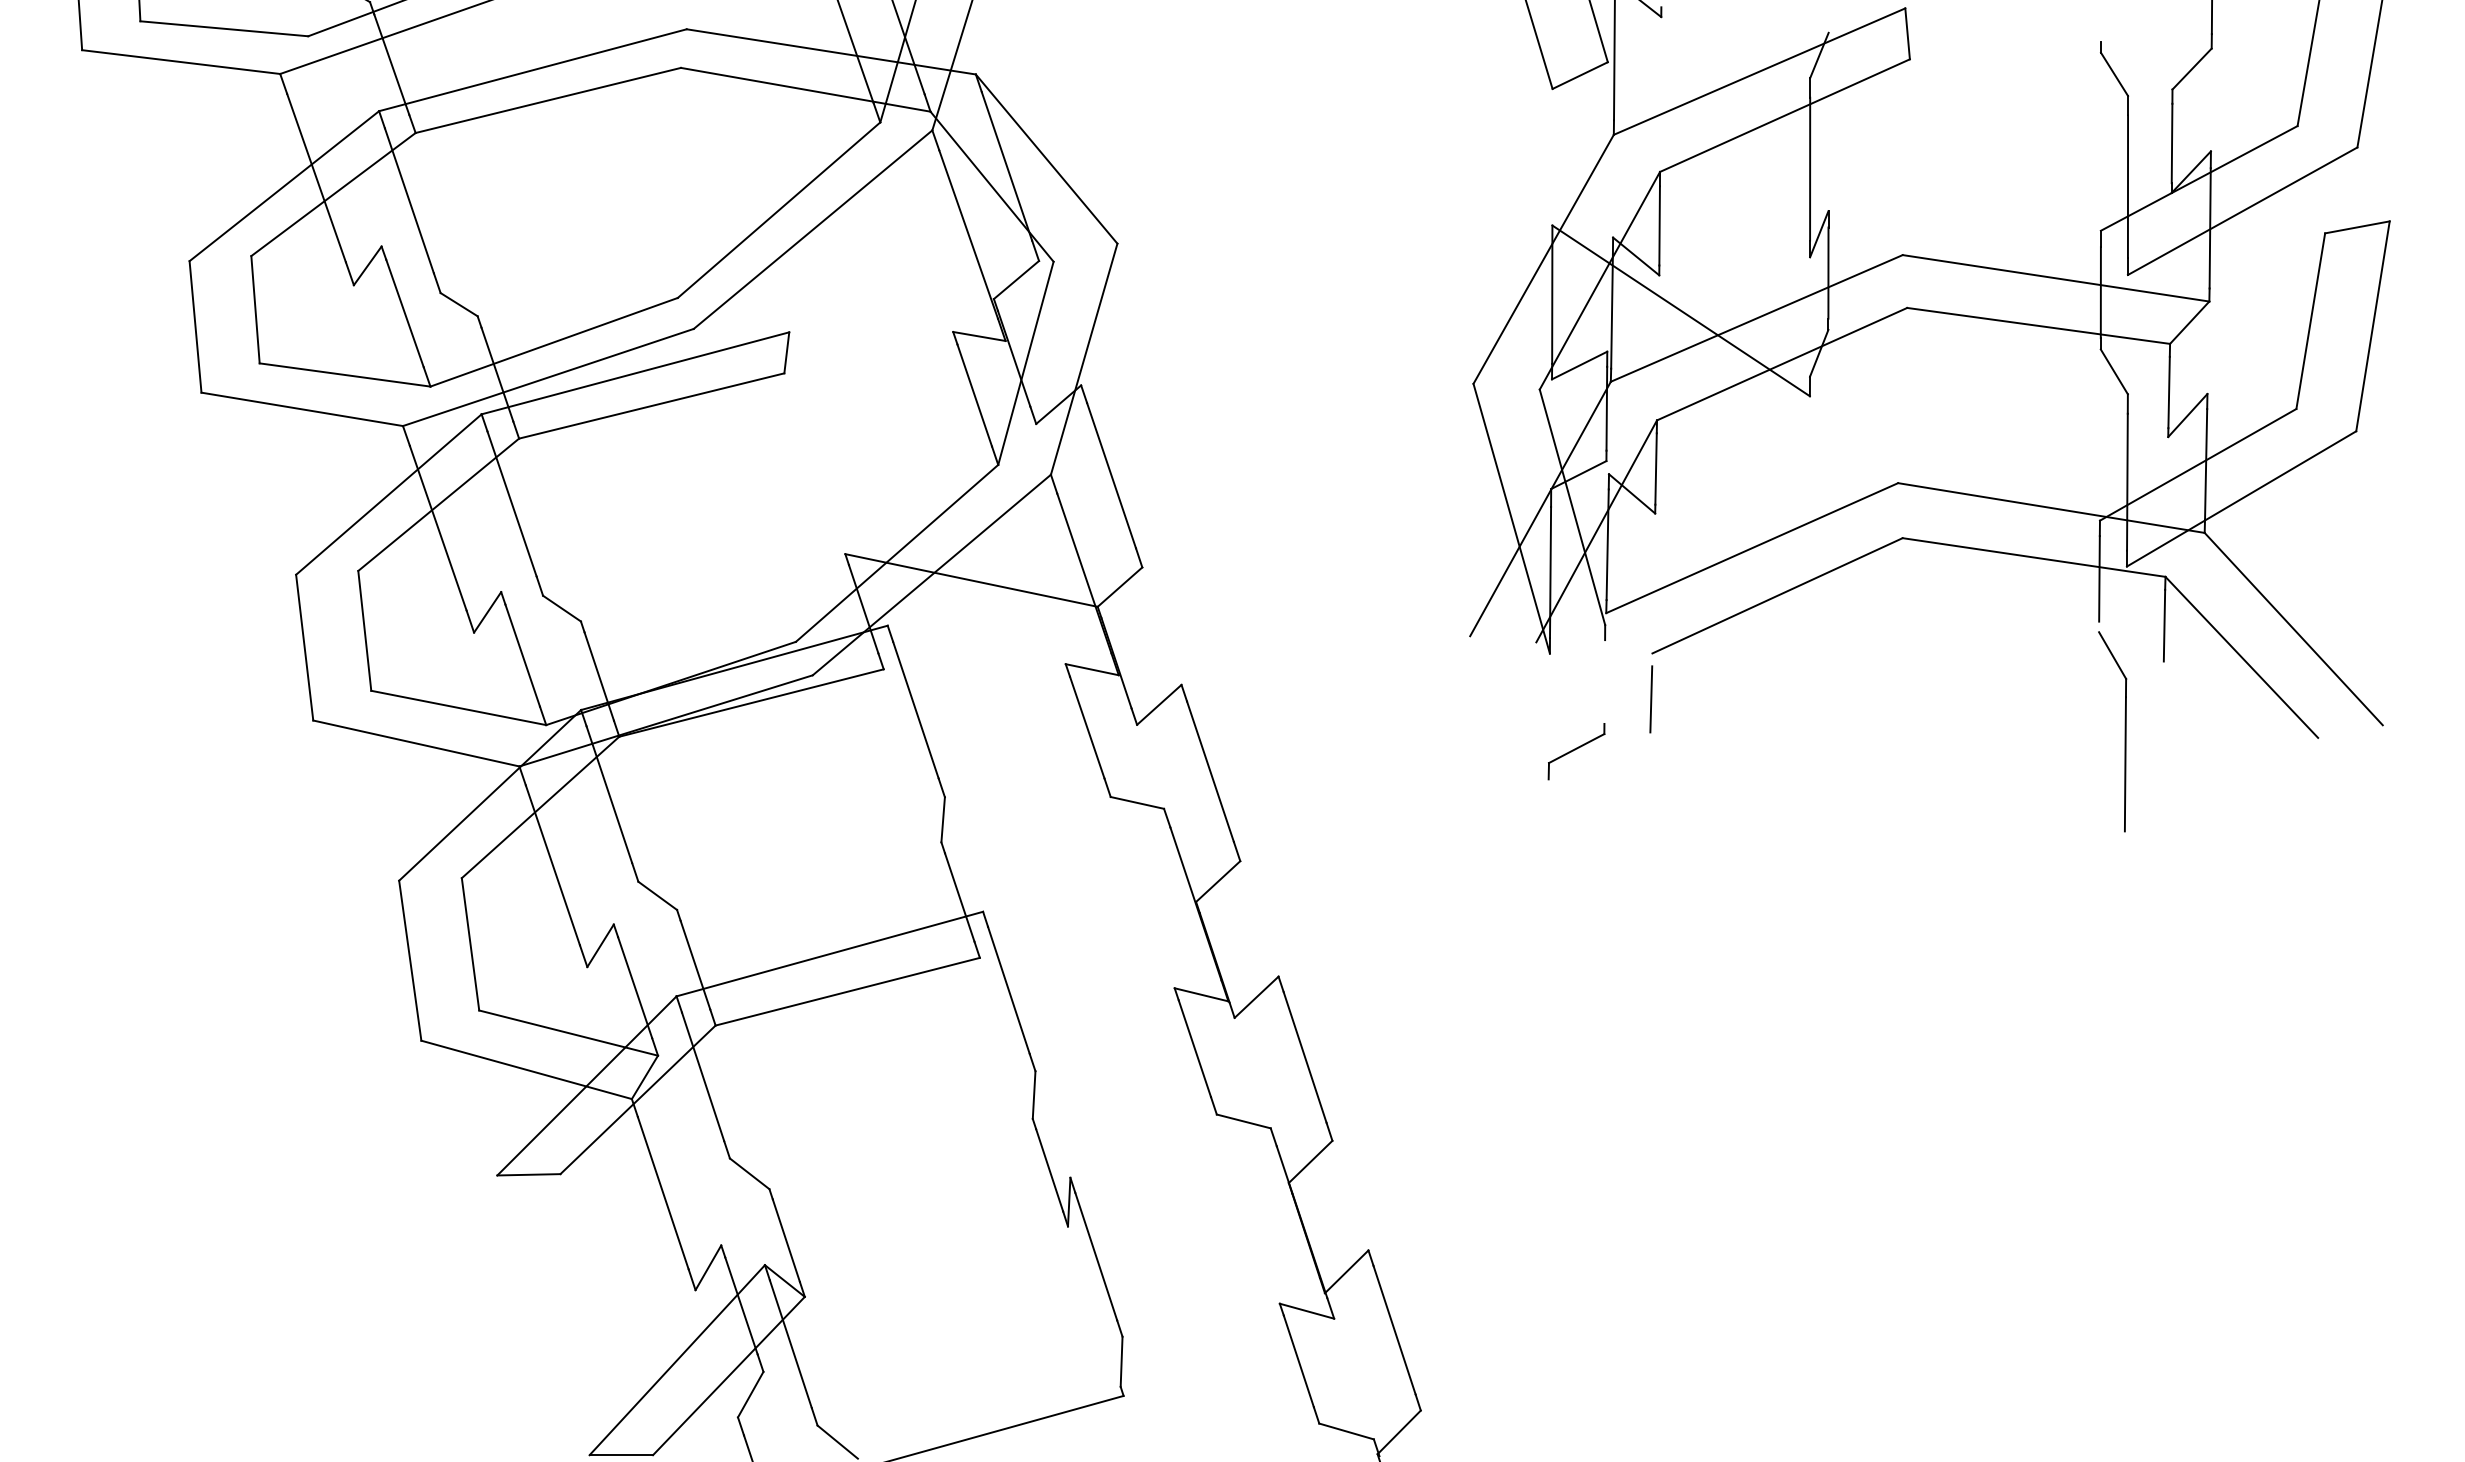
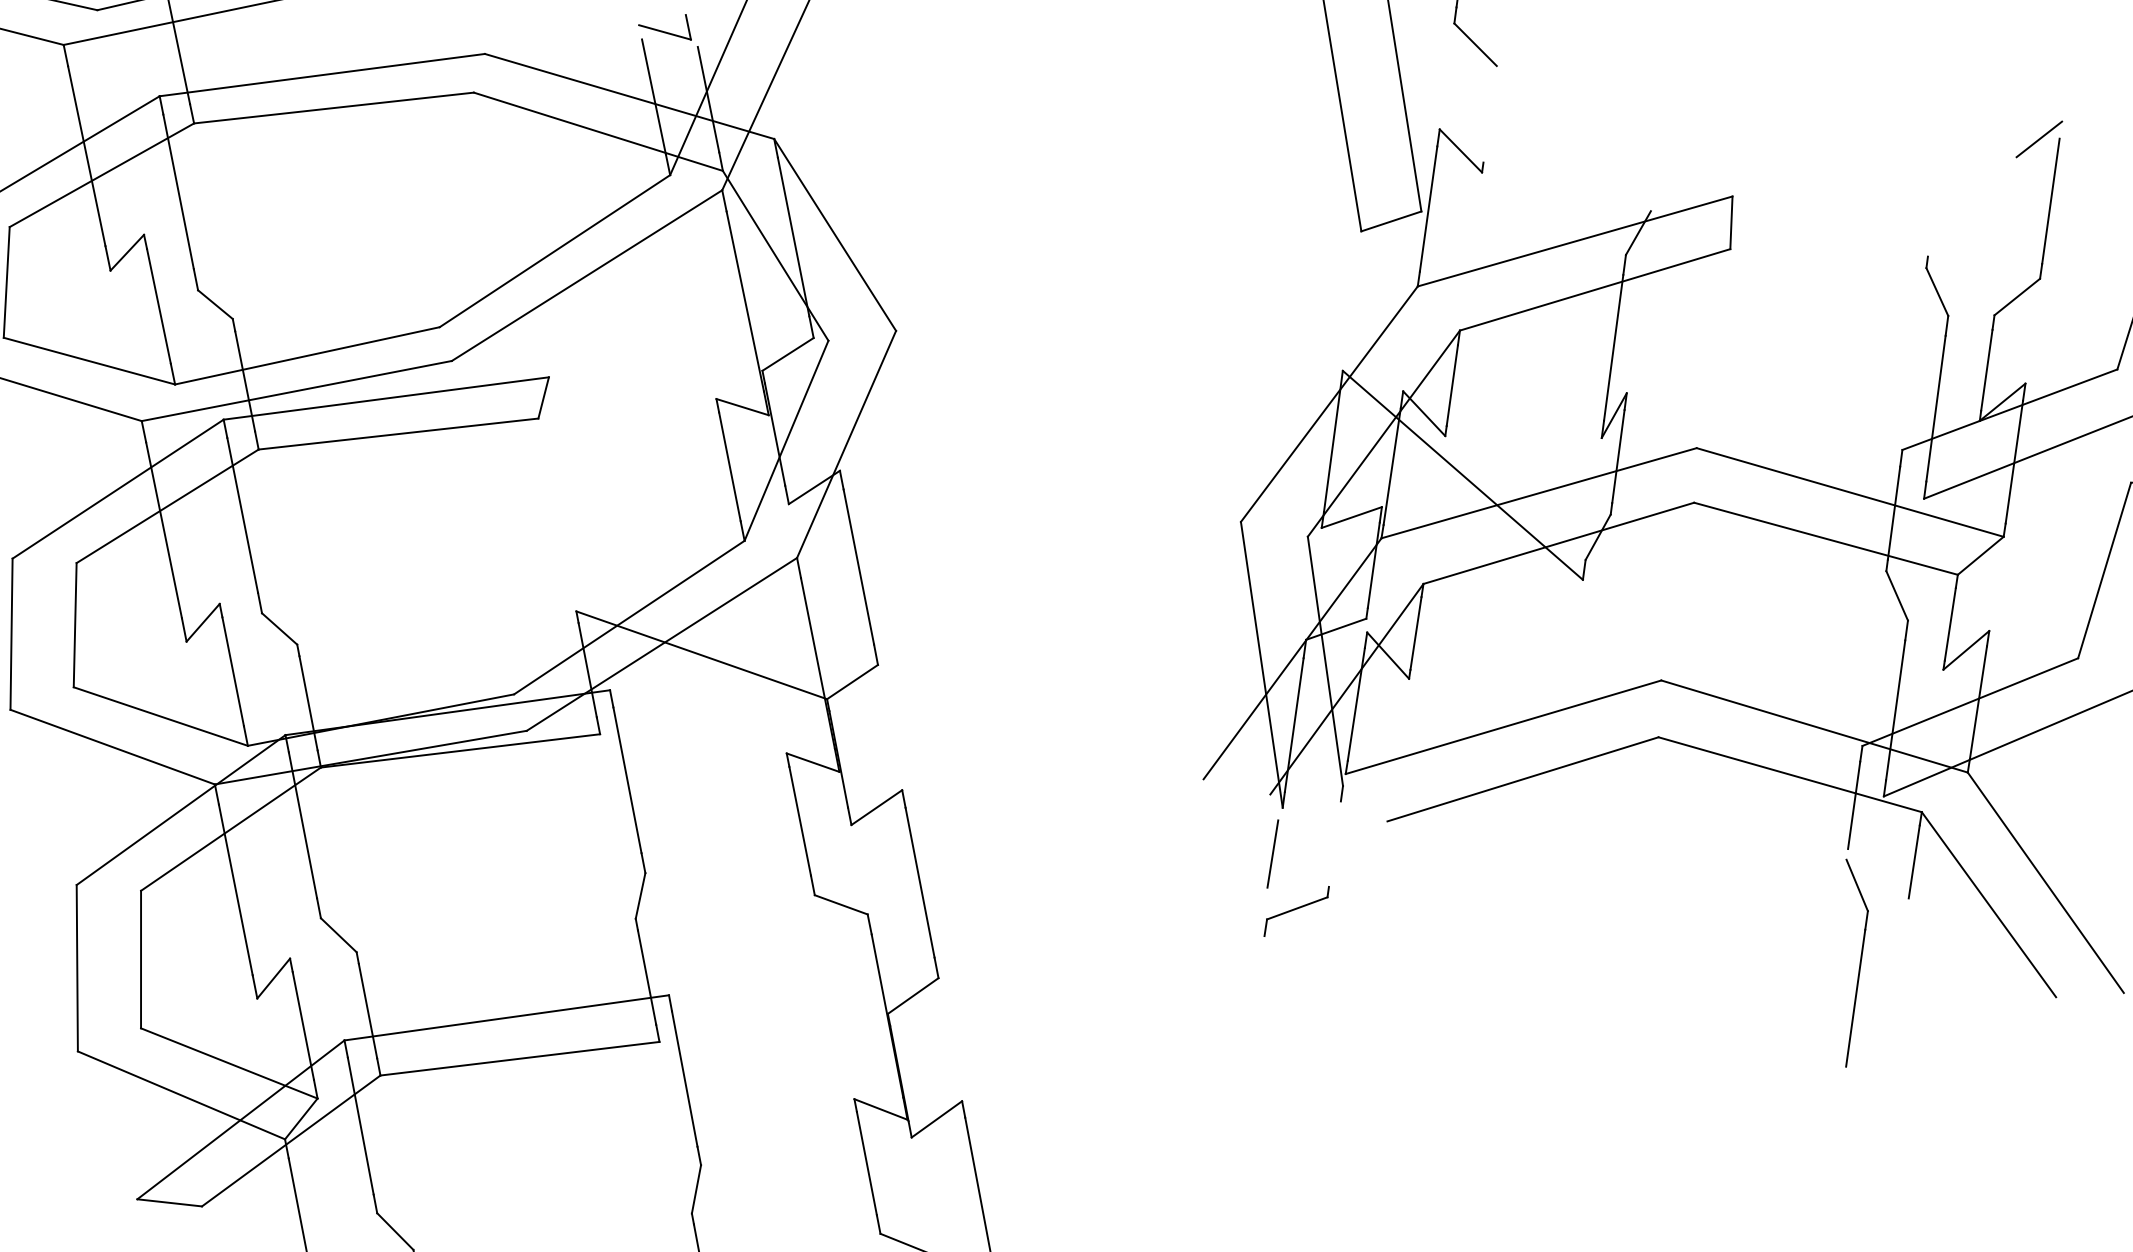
line: (1651, 699) -> (1273, 854), moved

